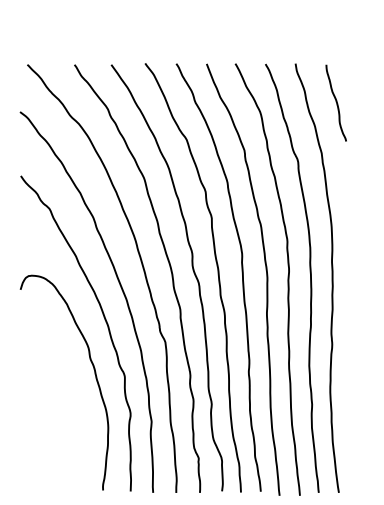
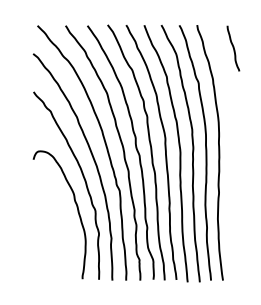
curve: (336, 102) -> (233, 48), moved

